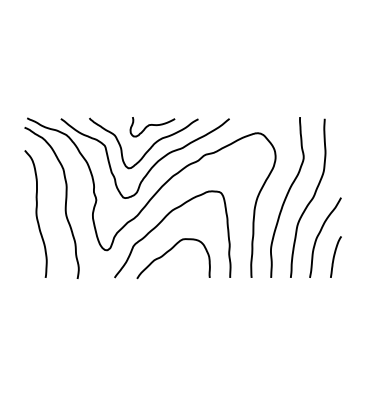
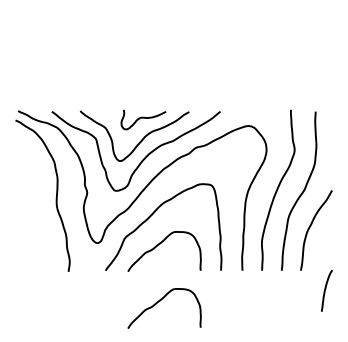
curve: (35, 213) -> (26, 206), removed
curve: (335, 255) -> (326, 289), moved
curve: (168, 309) -> (159, 302), added

